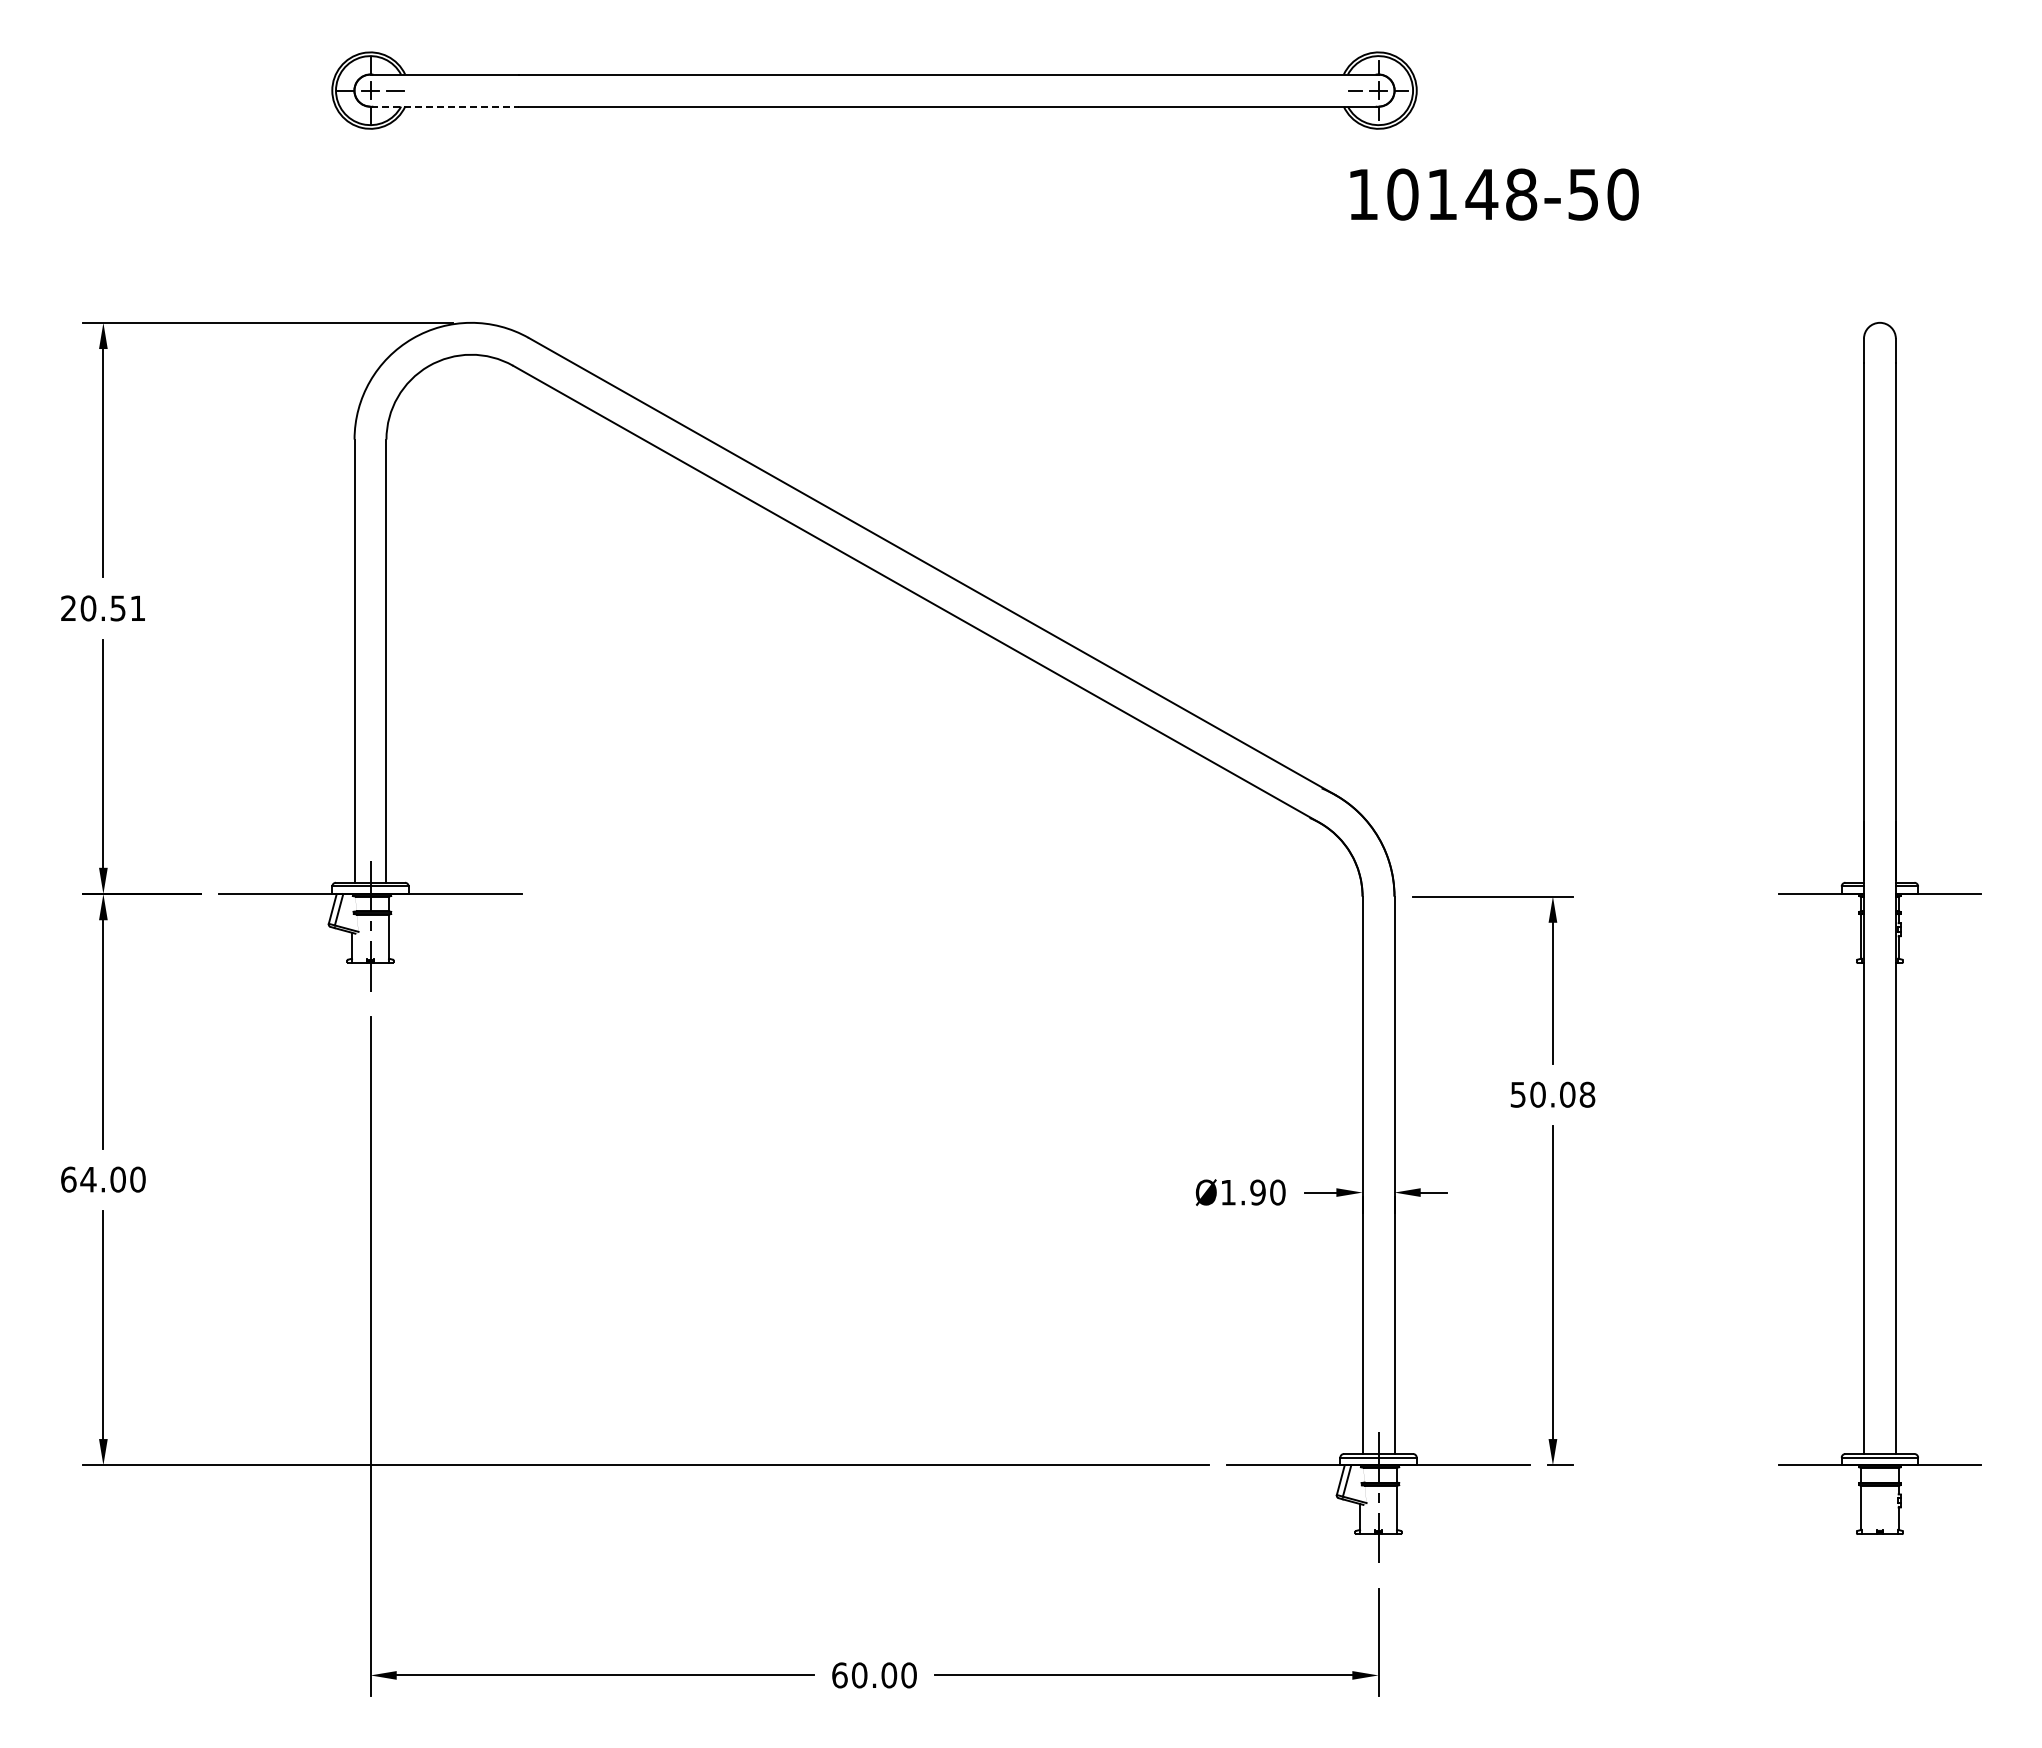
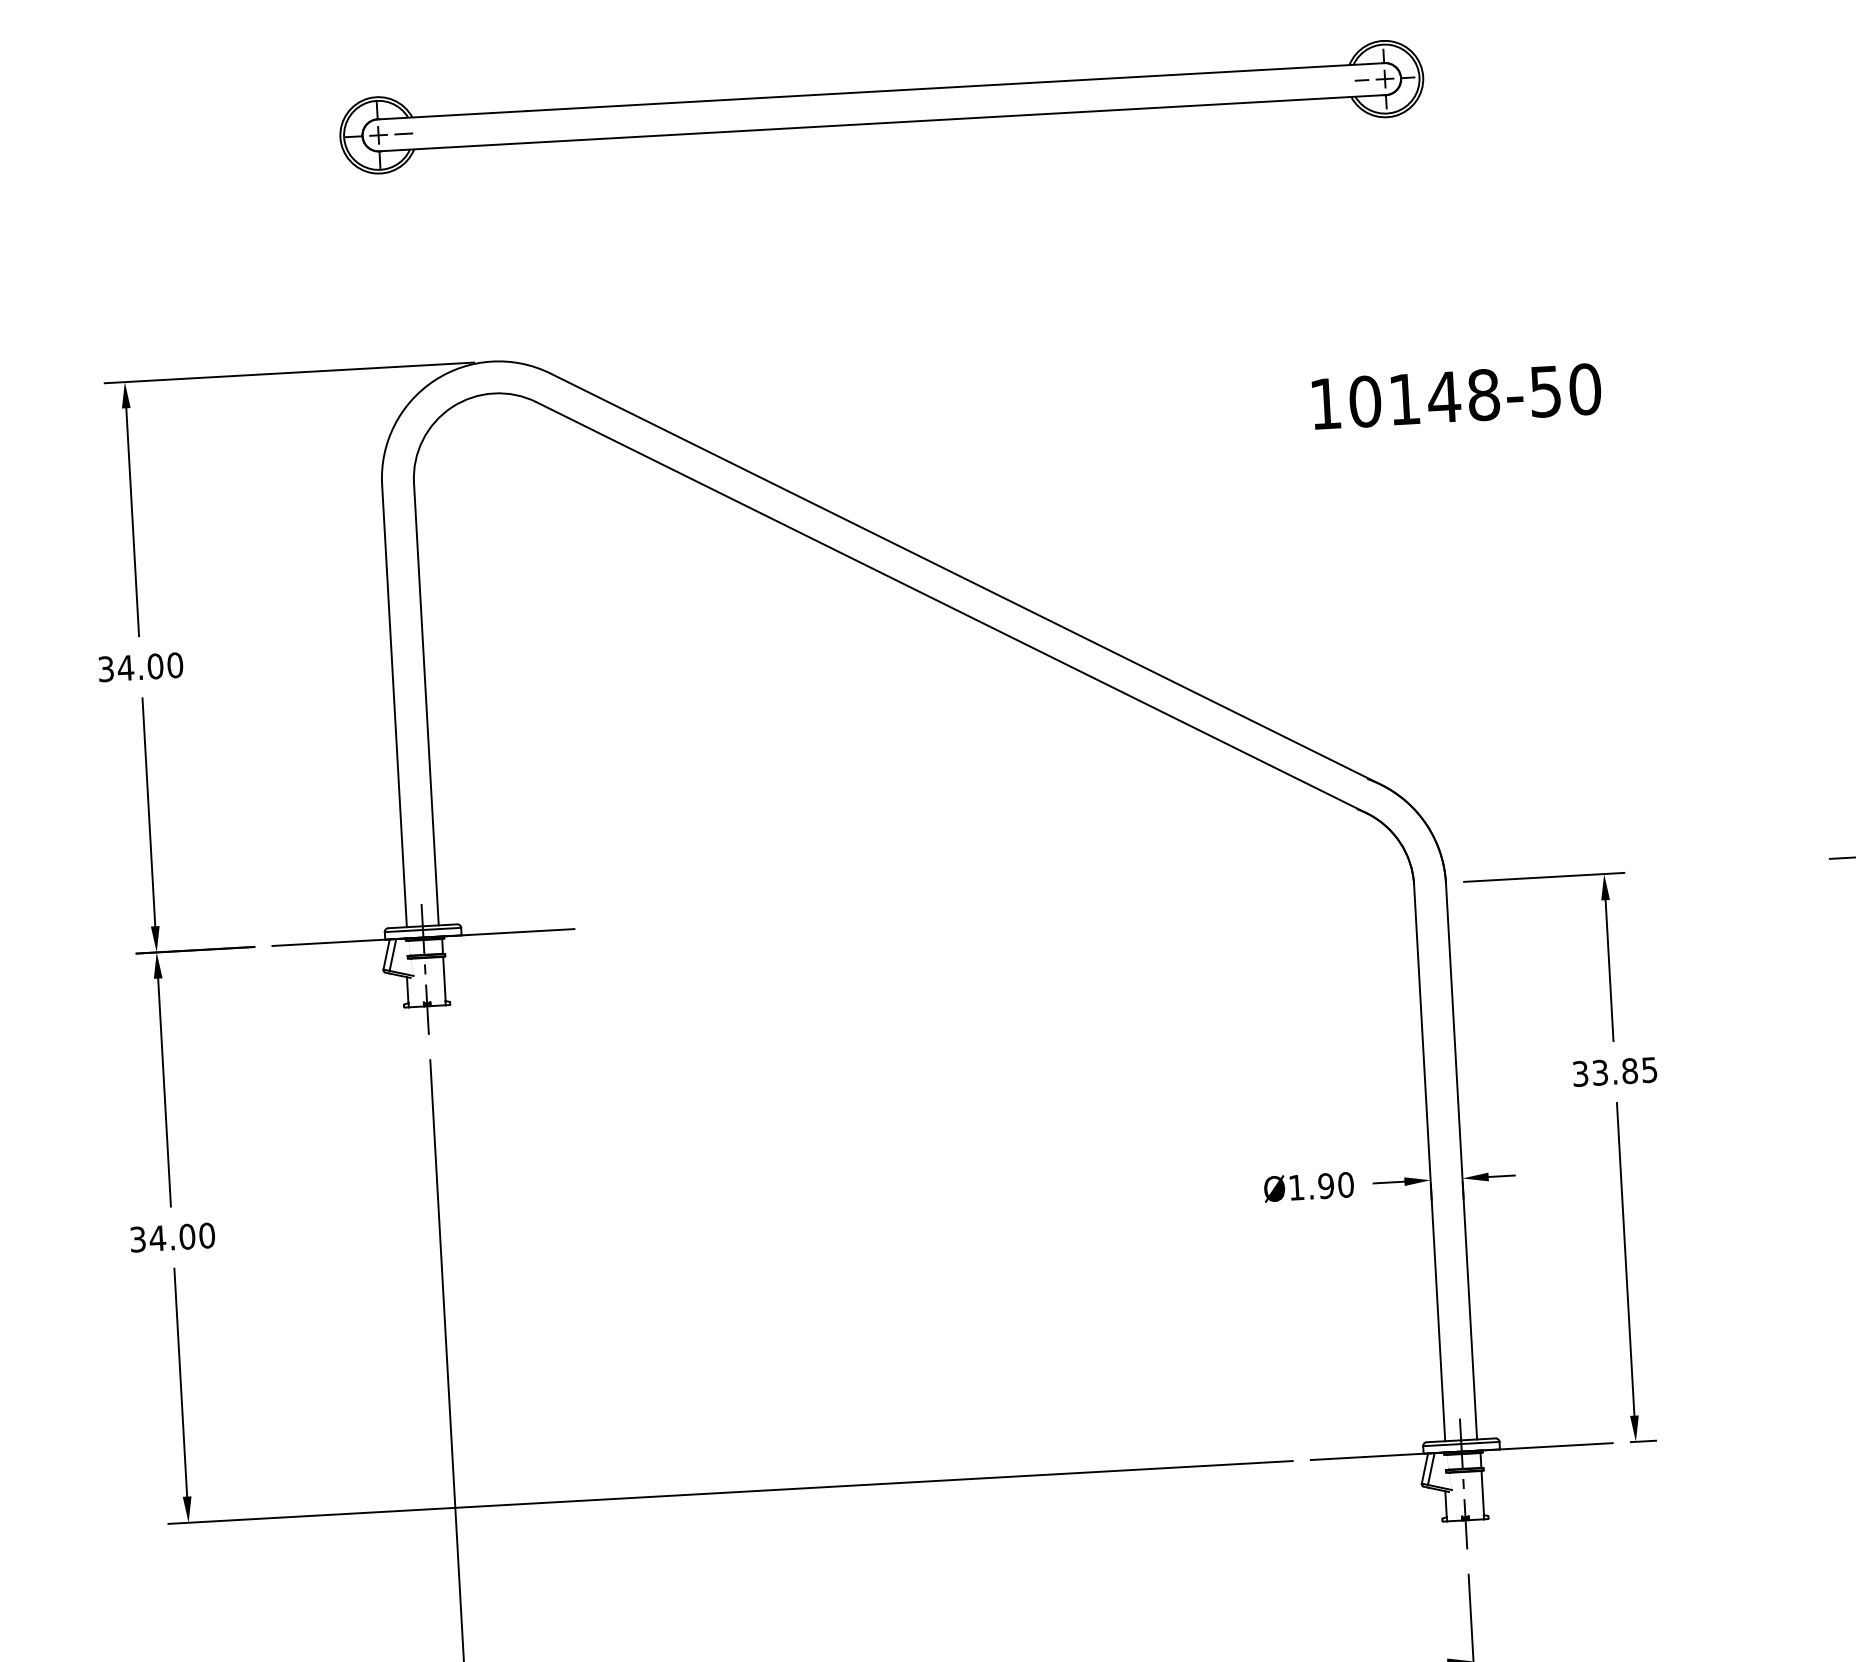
line: (445, 106) -> (454, 147), dashed -> solid
text: (1494, 194) -> (1456, 396), moved
text: (103, 608) -> (140, 667), 20.51 -> 34.00
text: (1553, 1094) -> (1615, 1071), 50.08 -> 33.85
text: (68, 1179) -> (137, 1239), 64.00 -> 34.00

